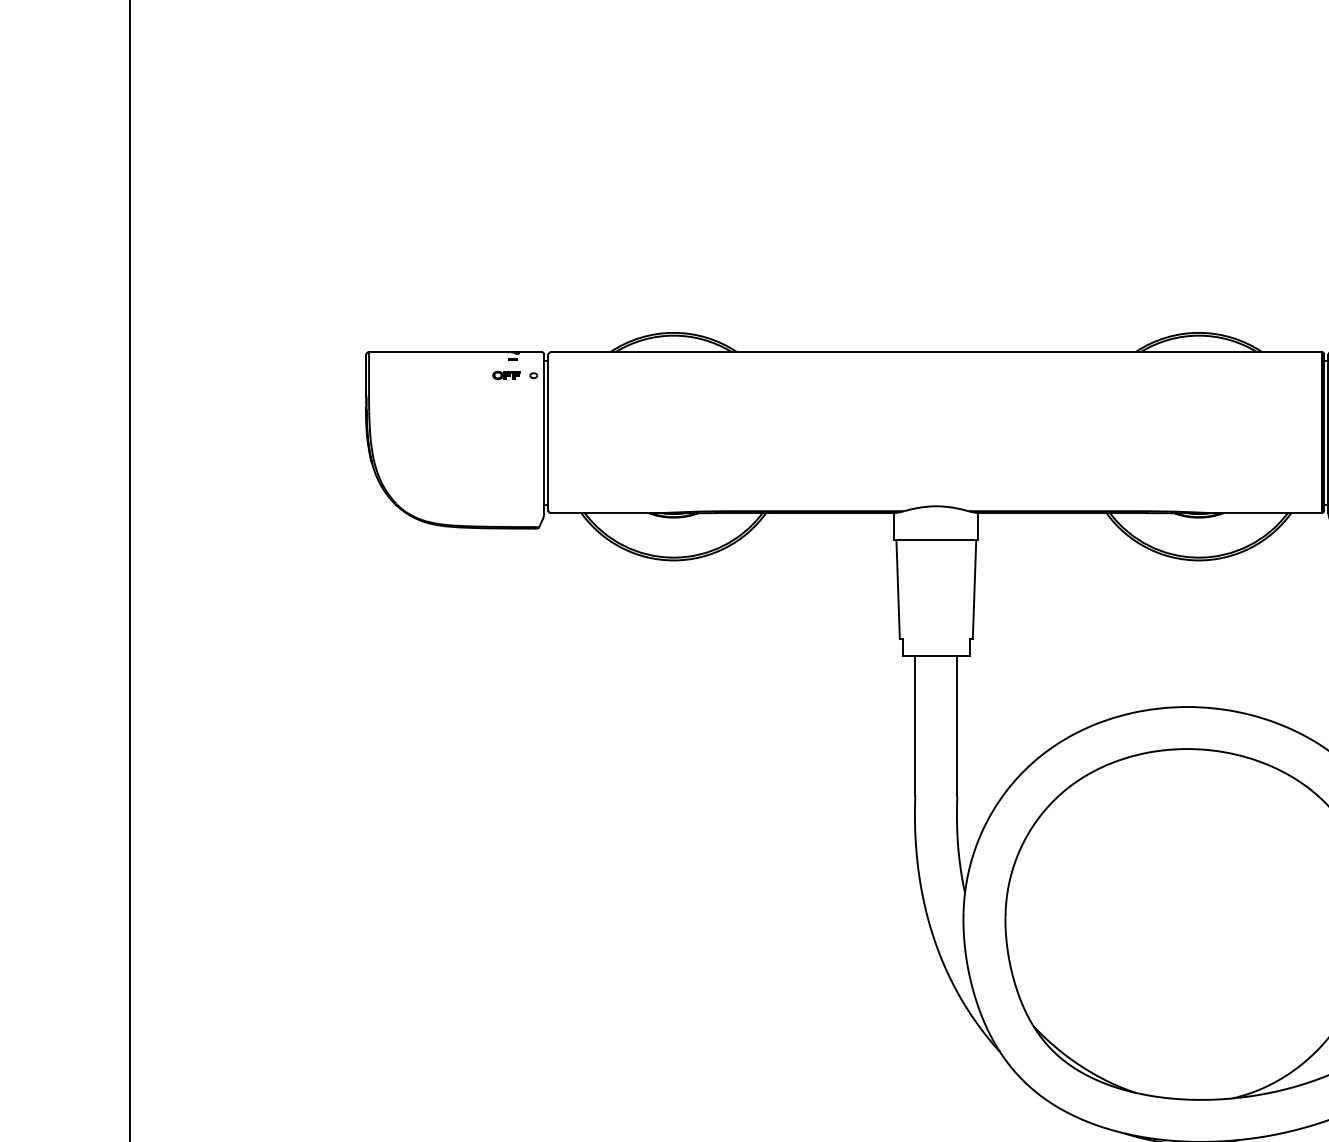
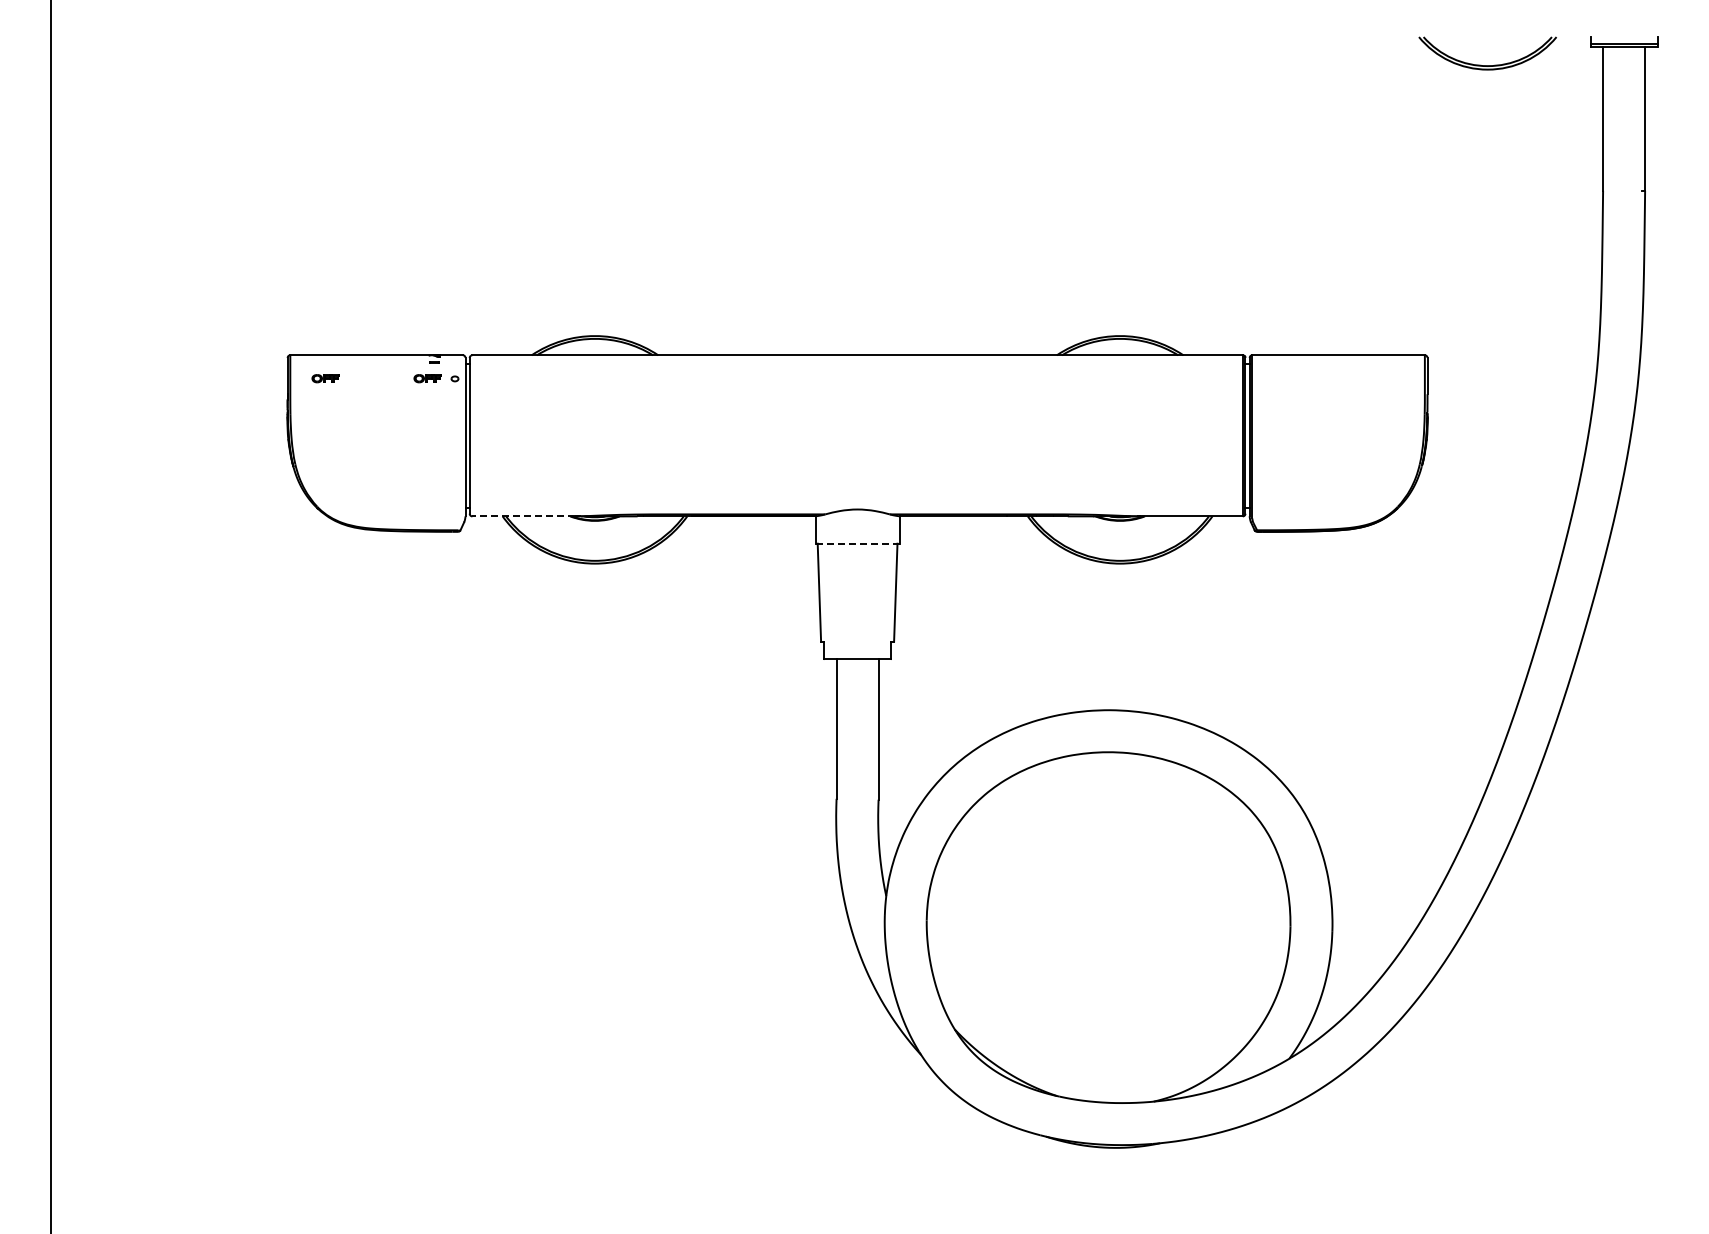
part: (404, 375) -> (325, 378), added
line: (602, 513) -> (523, 516), solid -> dashed
line: (936, 540) -> (857, 543), solid -> dashed

